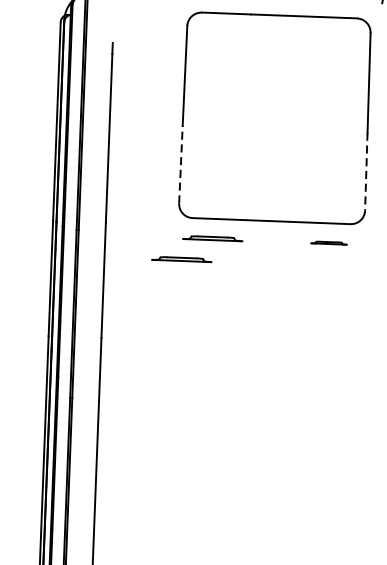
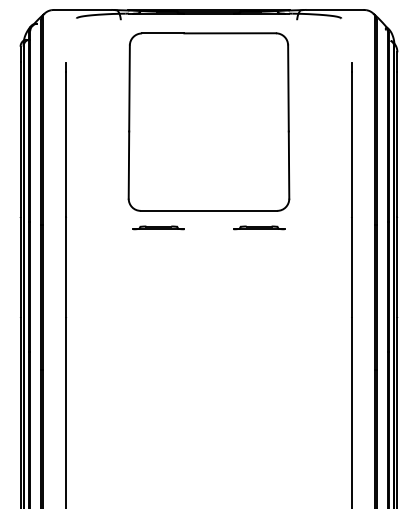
line: (180, 164) -> (128, 165), dashed -> solid
line: (366, 172) -> (289, 165), dashed -> solid
part: (329, 242) -> (259, 227), size x1.67
part: (181, 258) -> (132, 246), removed

